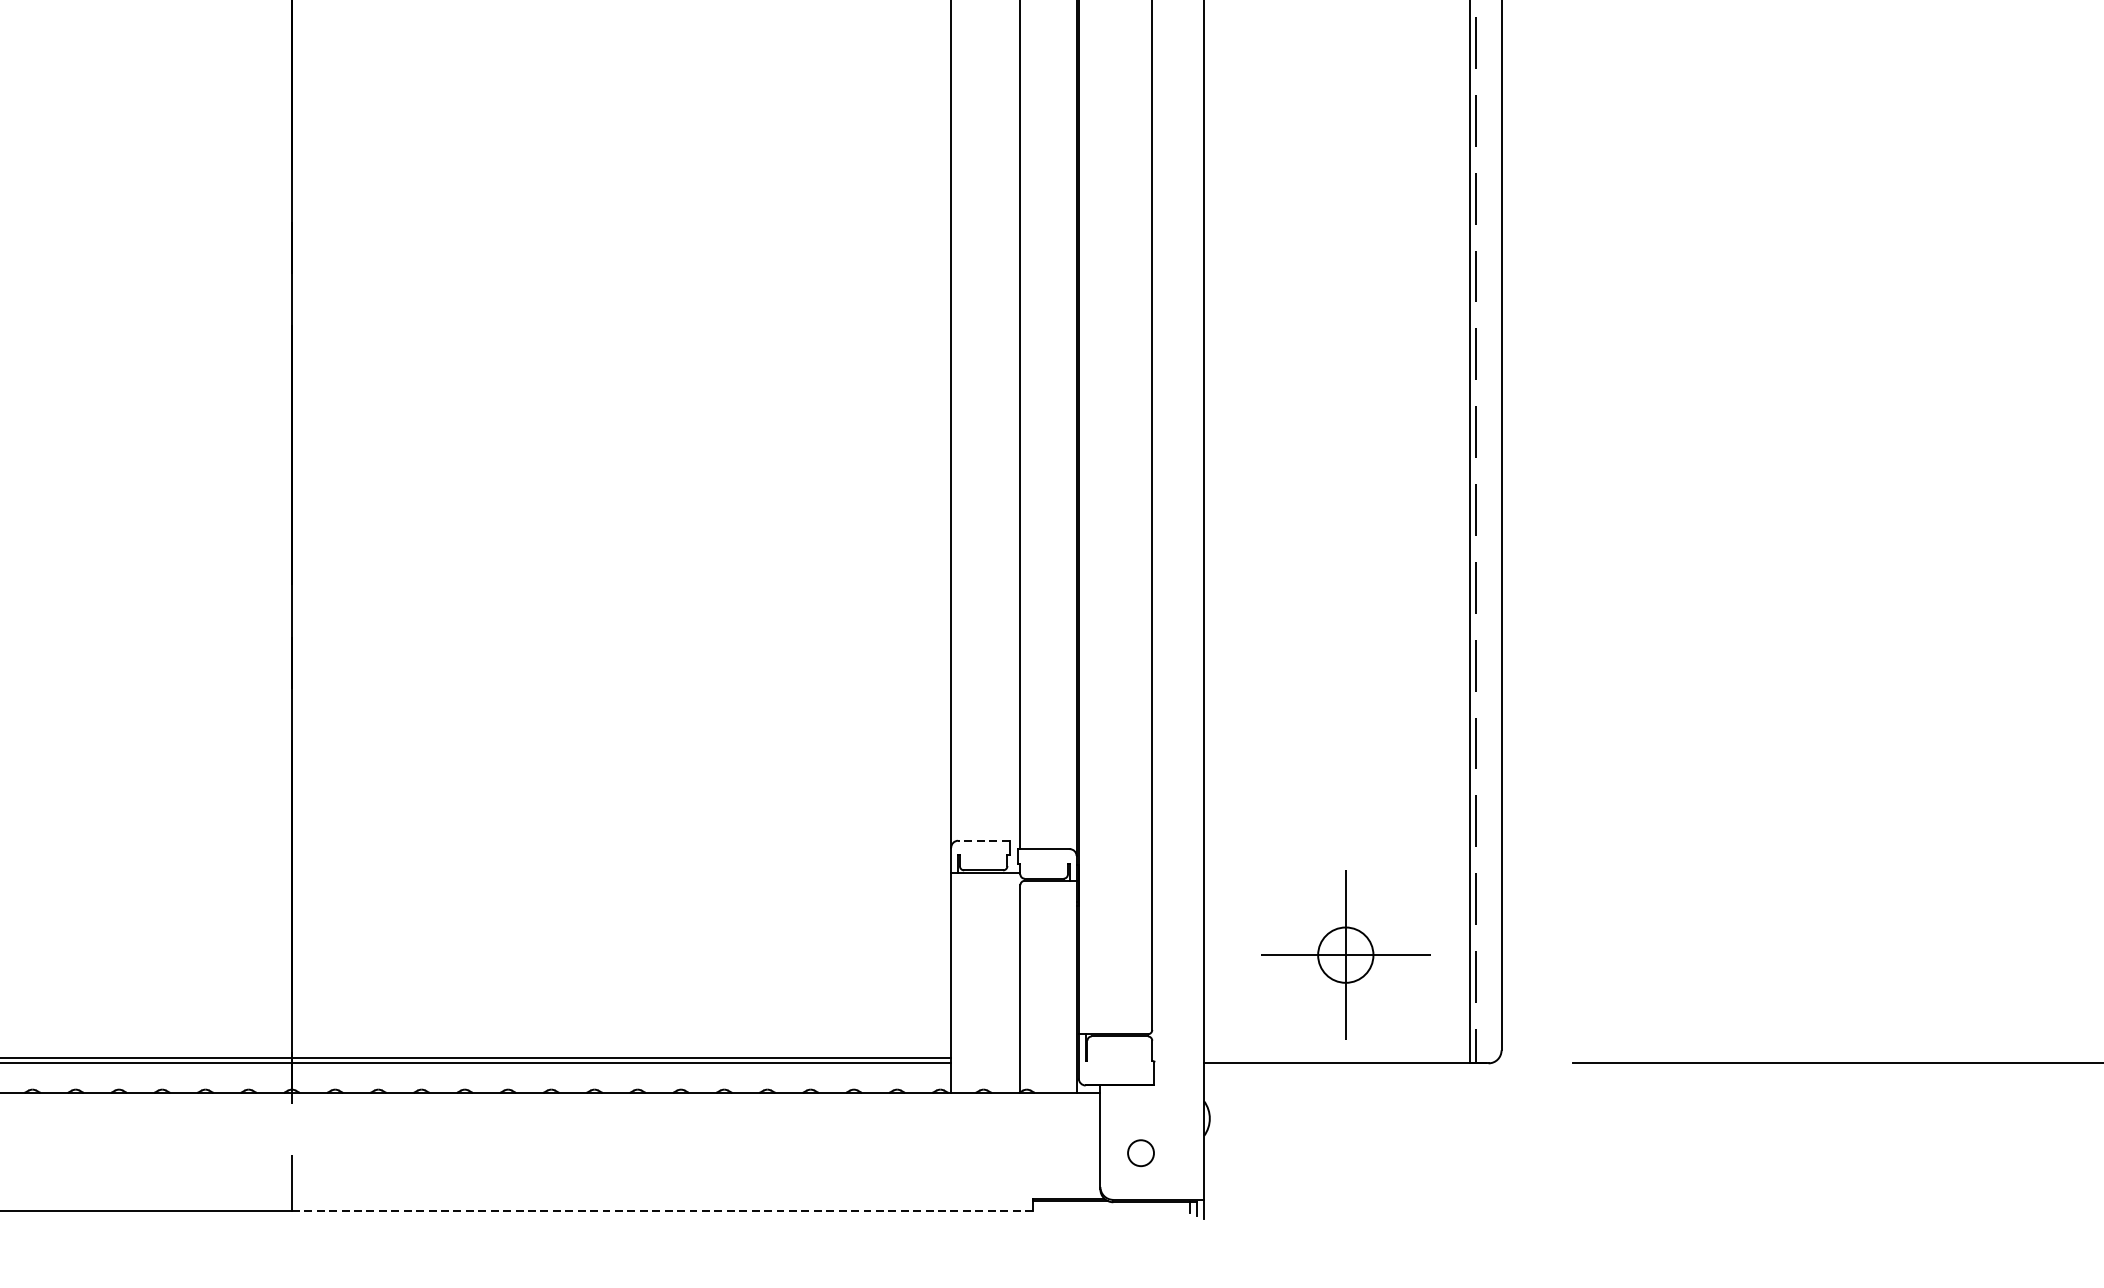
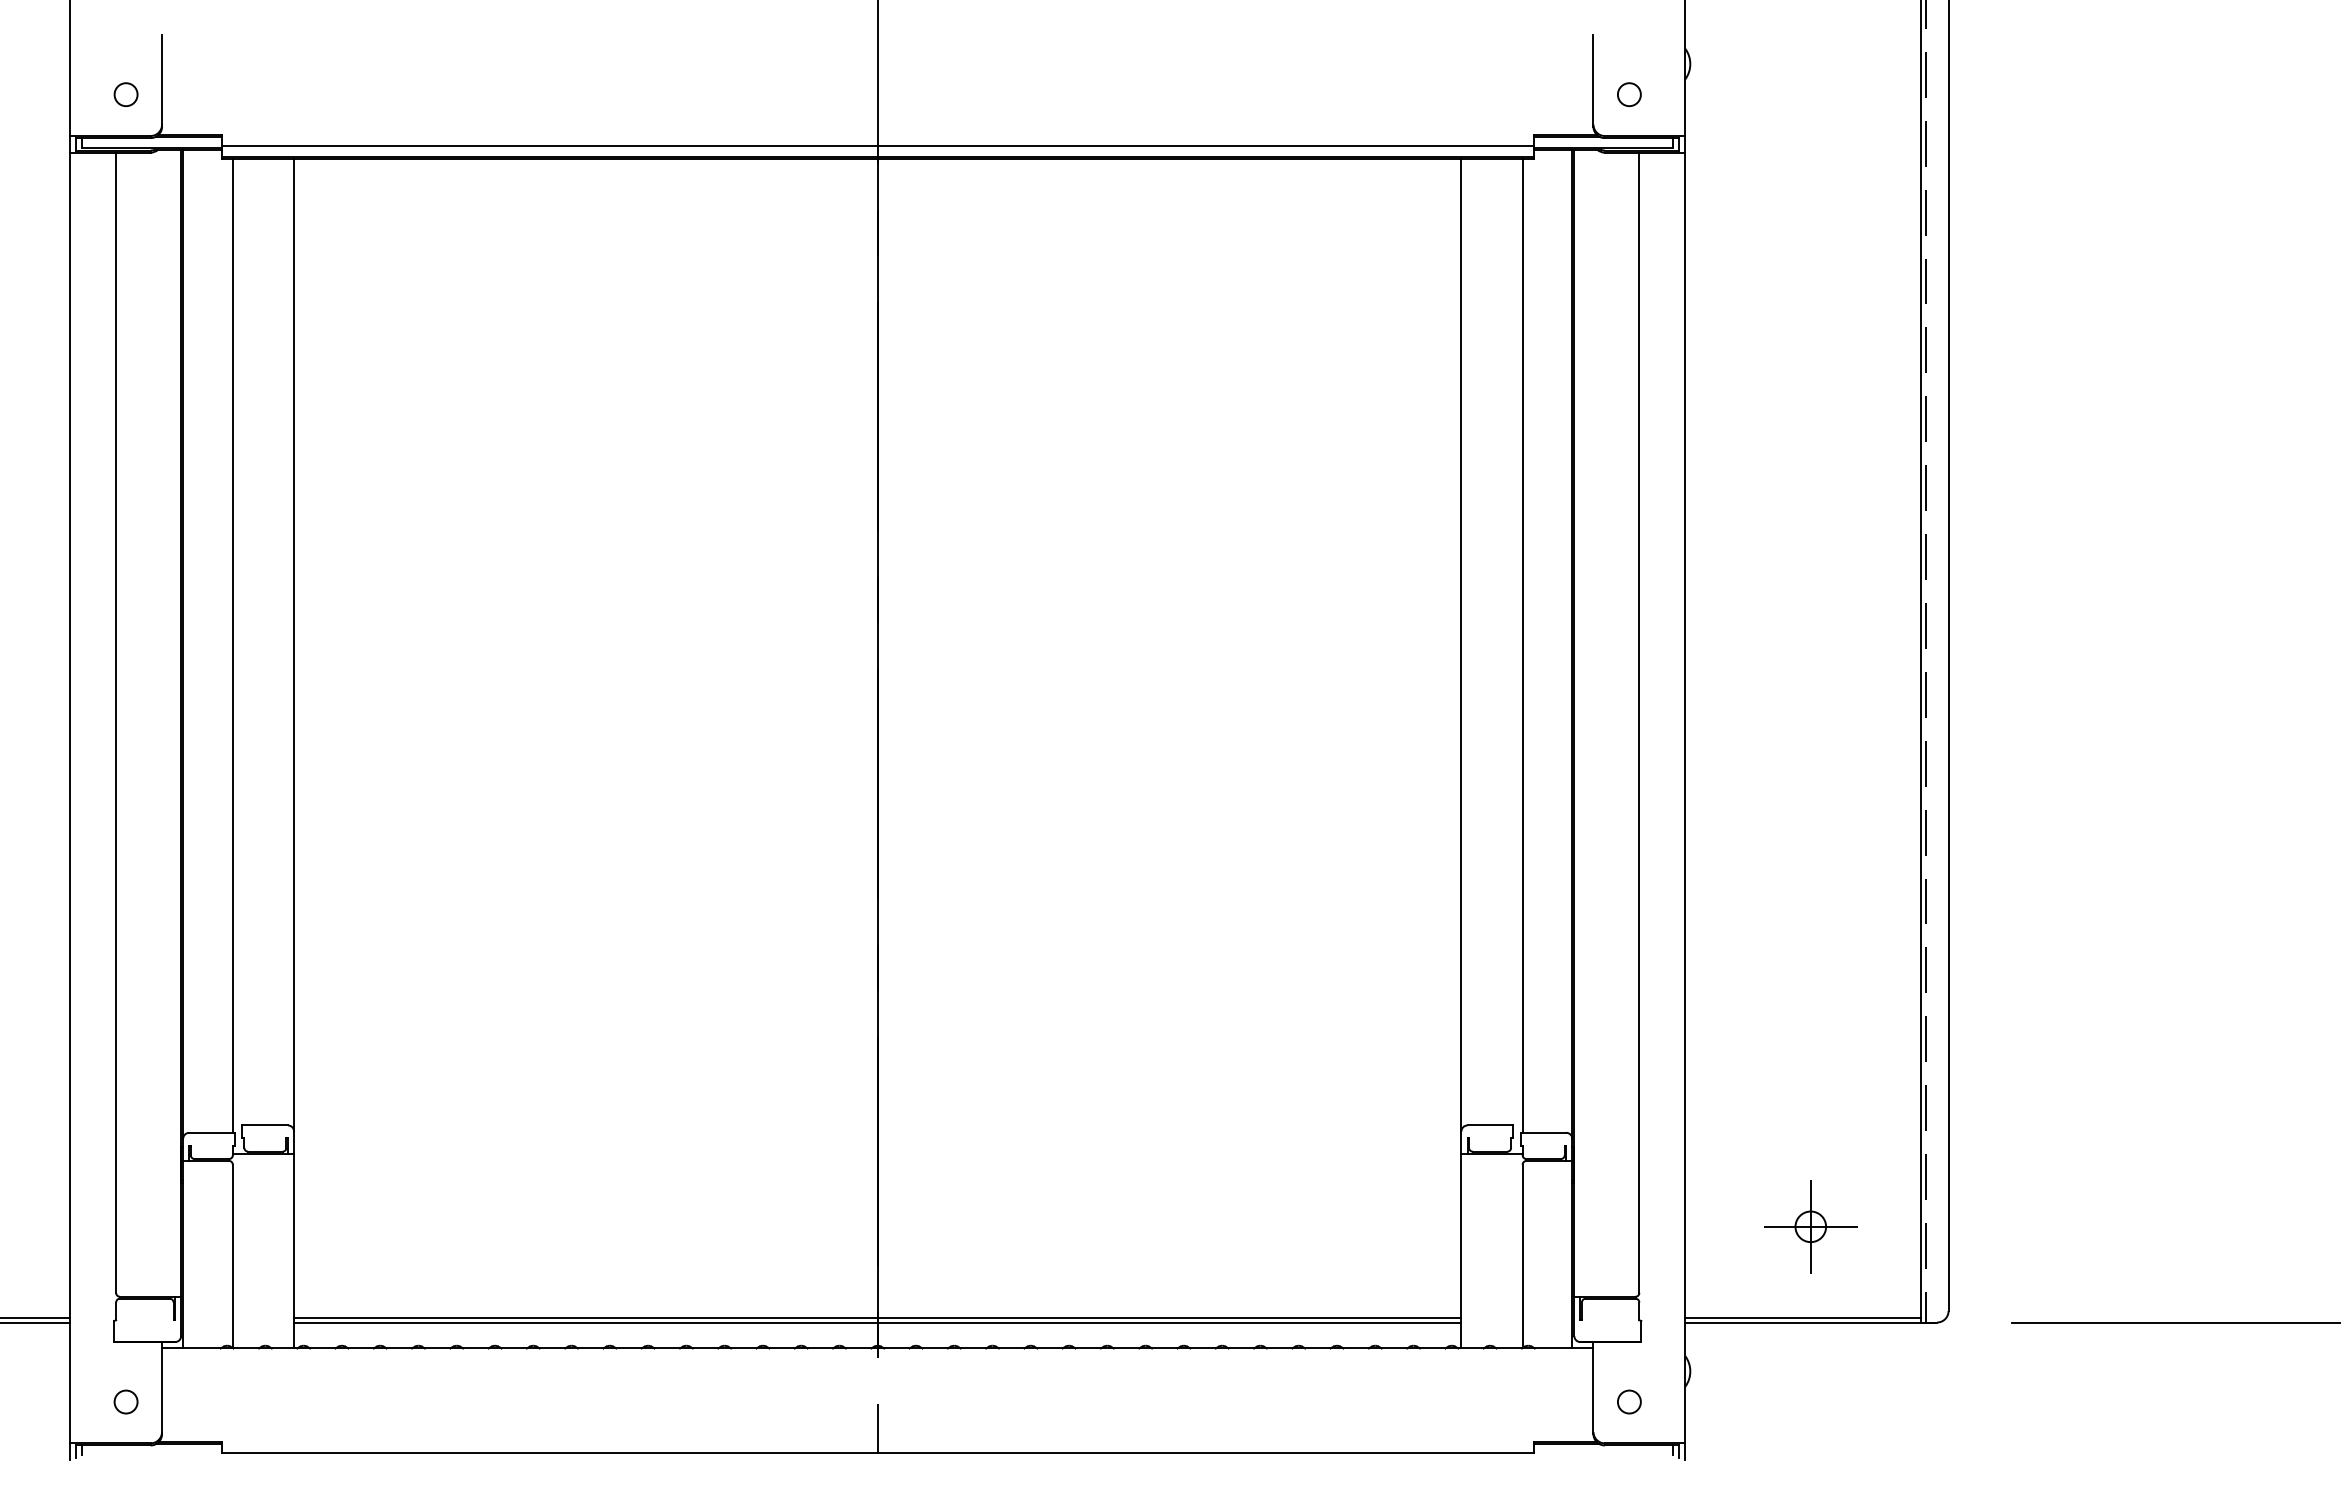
line: (984, 840) -> (1490, 1125), dashed -> solid
part: (1345, 954) -> (1810, 1226), size x0.62
line: (1337, 1057) -> (1803, 1317), added
line: (662, 1211) -> (1205, 1453), dashed -> solid

